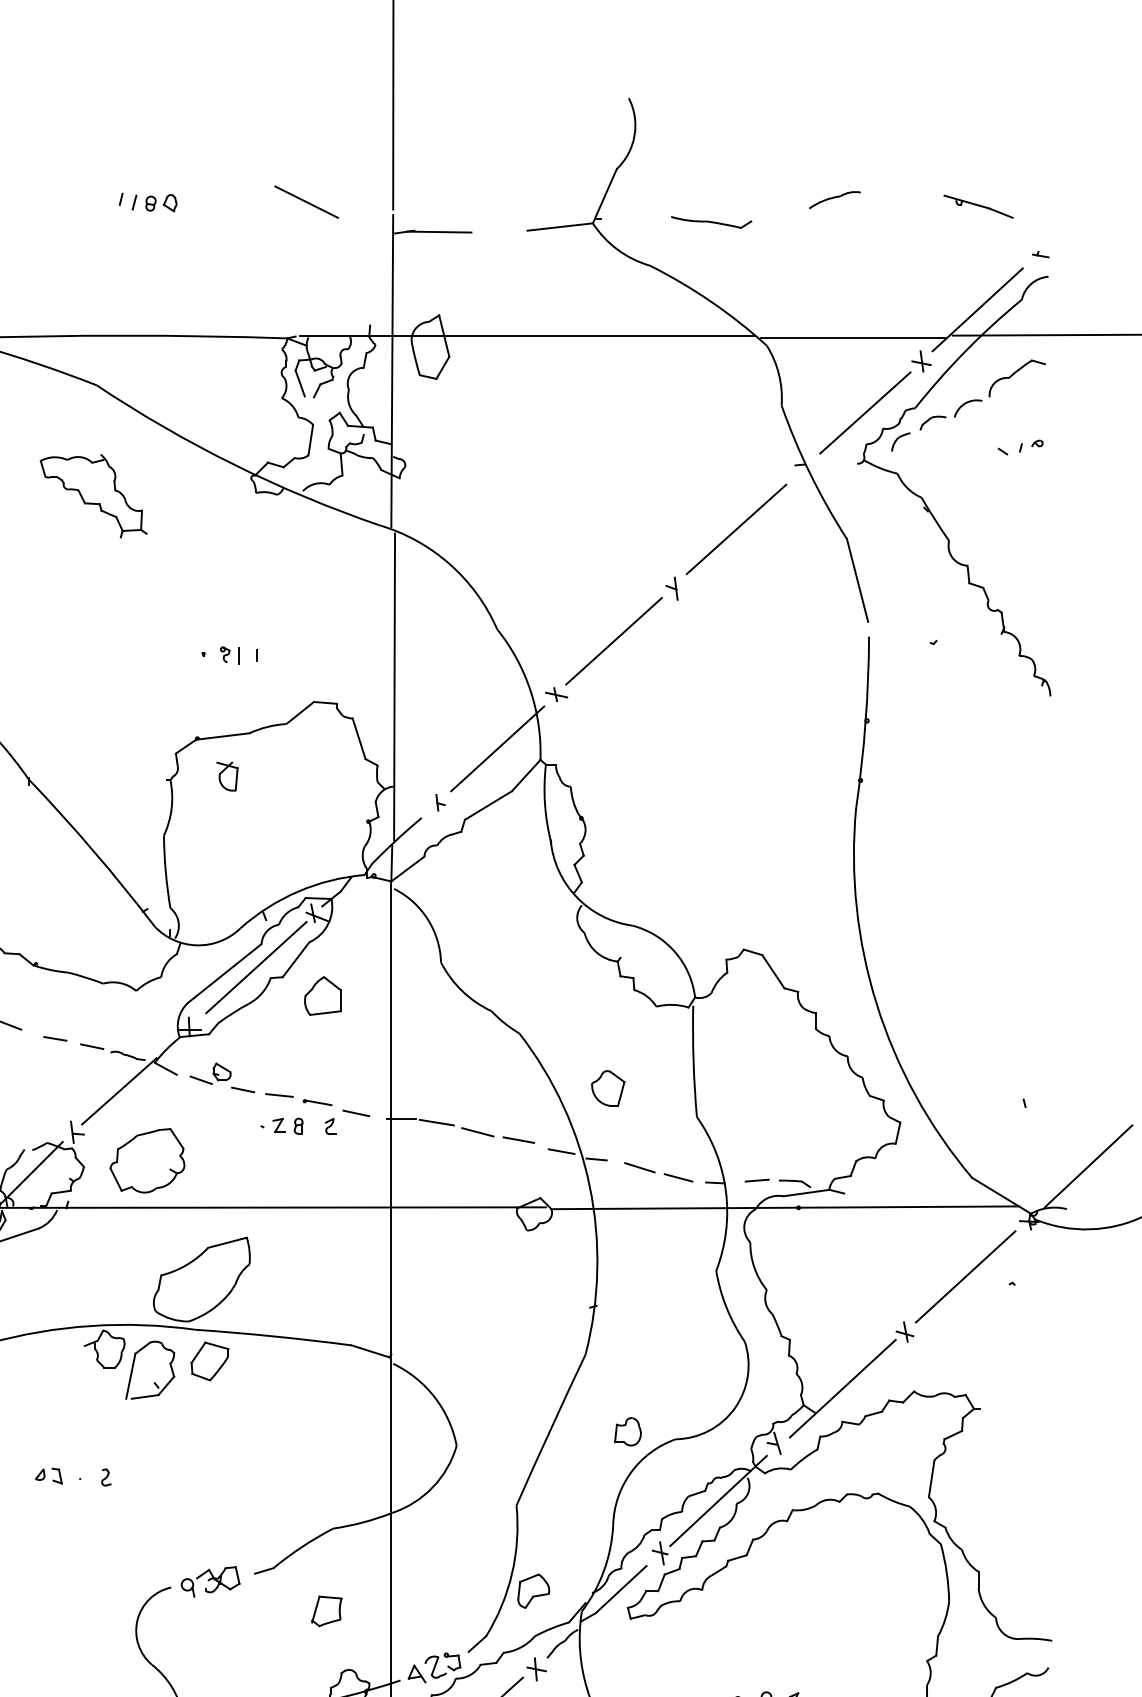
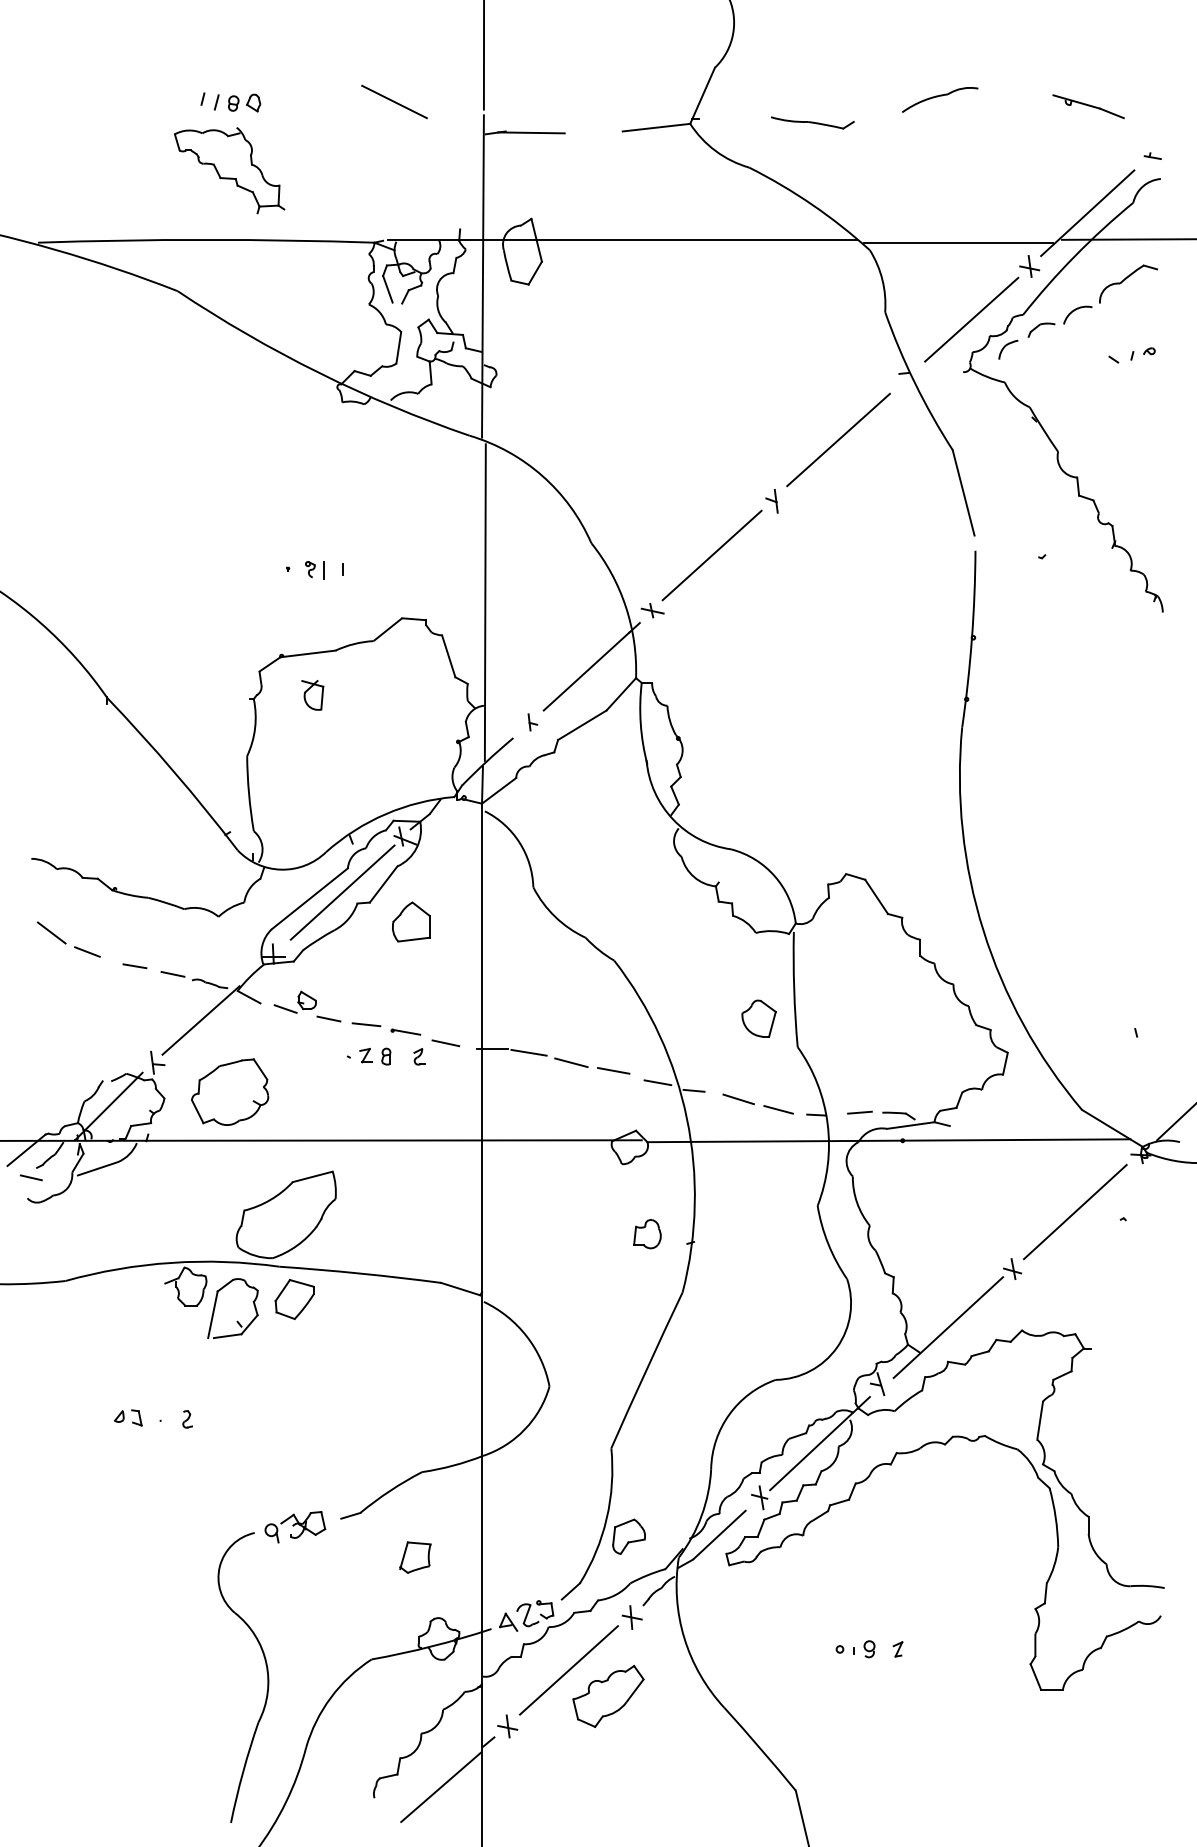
part: (835, 199) -> (940, 99), size x1.43
part: (93, 495) -> (229, 170), moved
part: (607, 1088) -> (758, 1018), moved
part: (628, 1432) -> (647, 1234), moved

